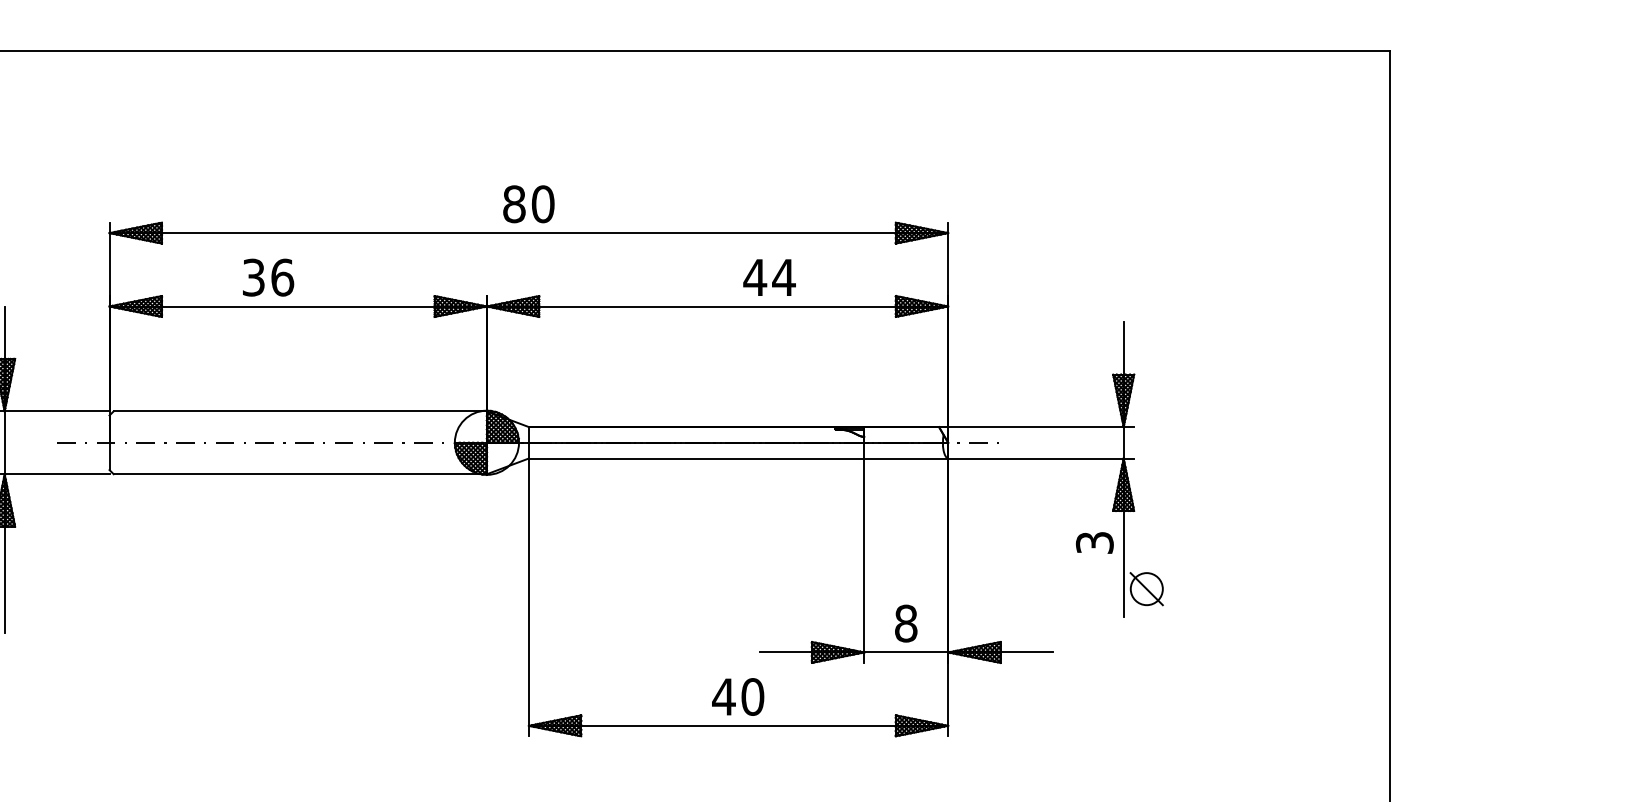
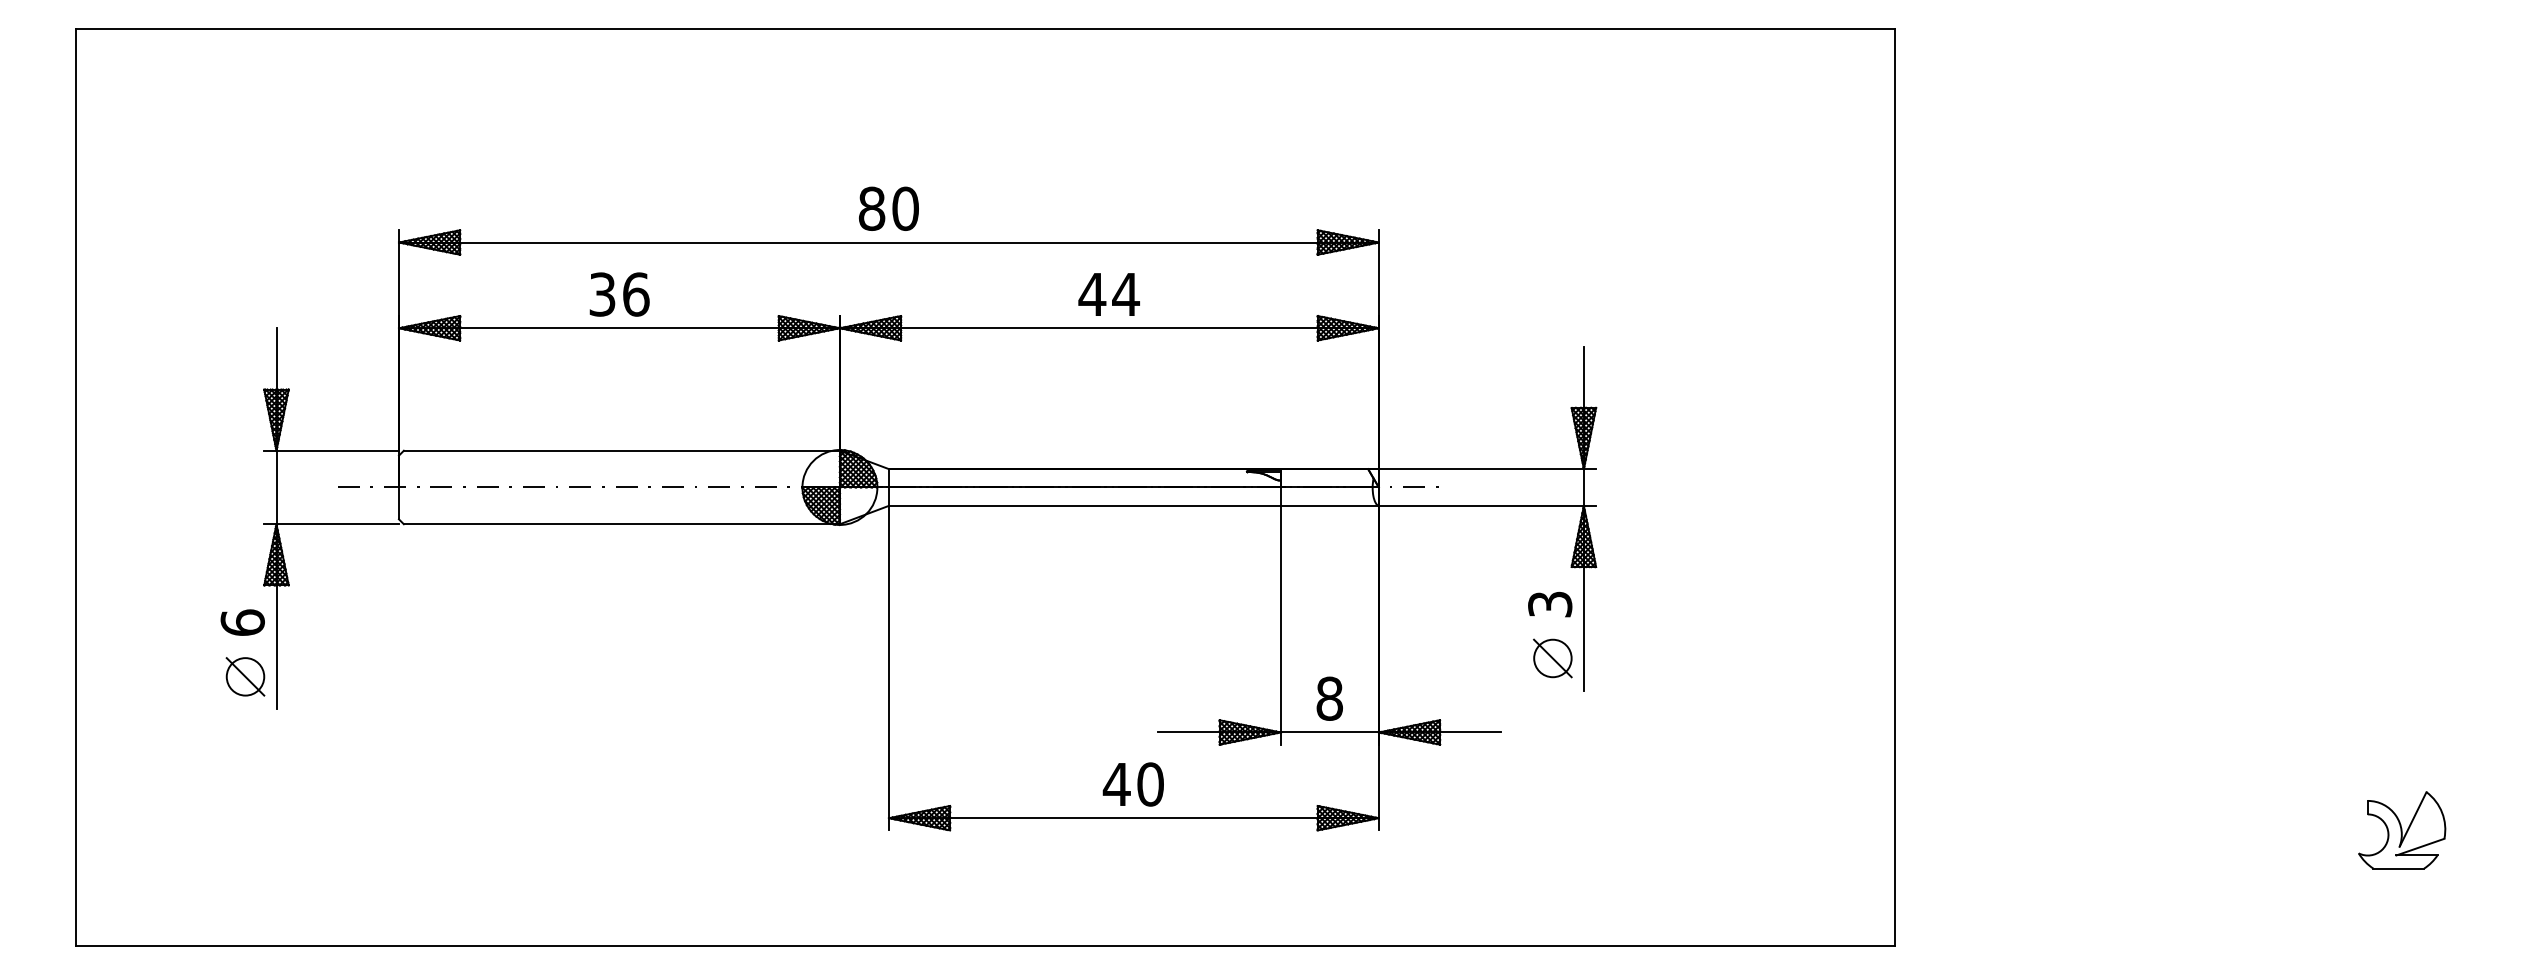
text: (268, 277) -> (619, 294), moved
text: (769, 277) -> (1108, 294), moved
part: (1146, 589) -> (1552, 658), moved

